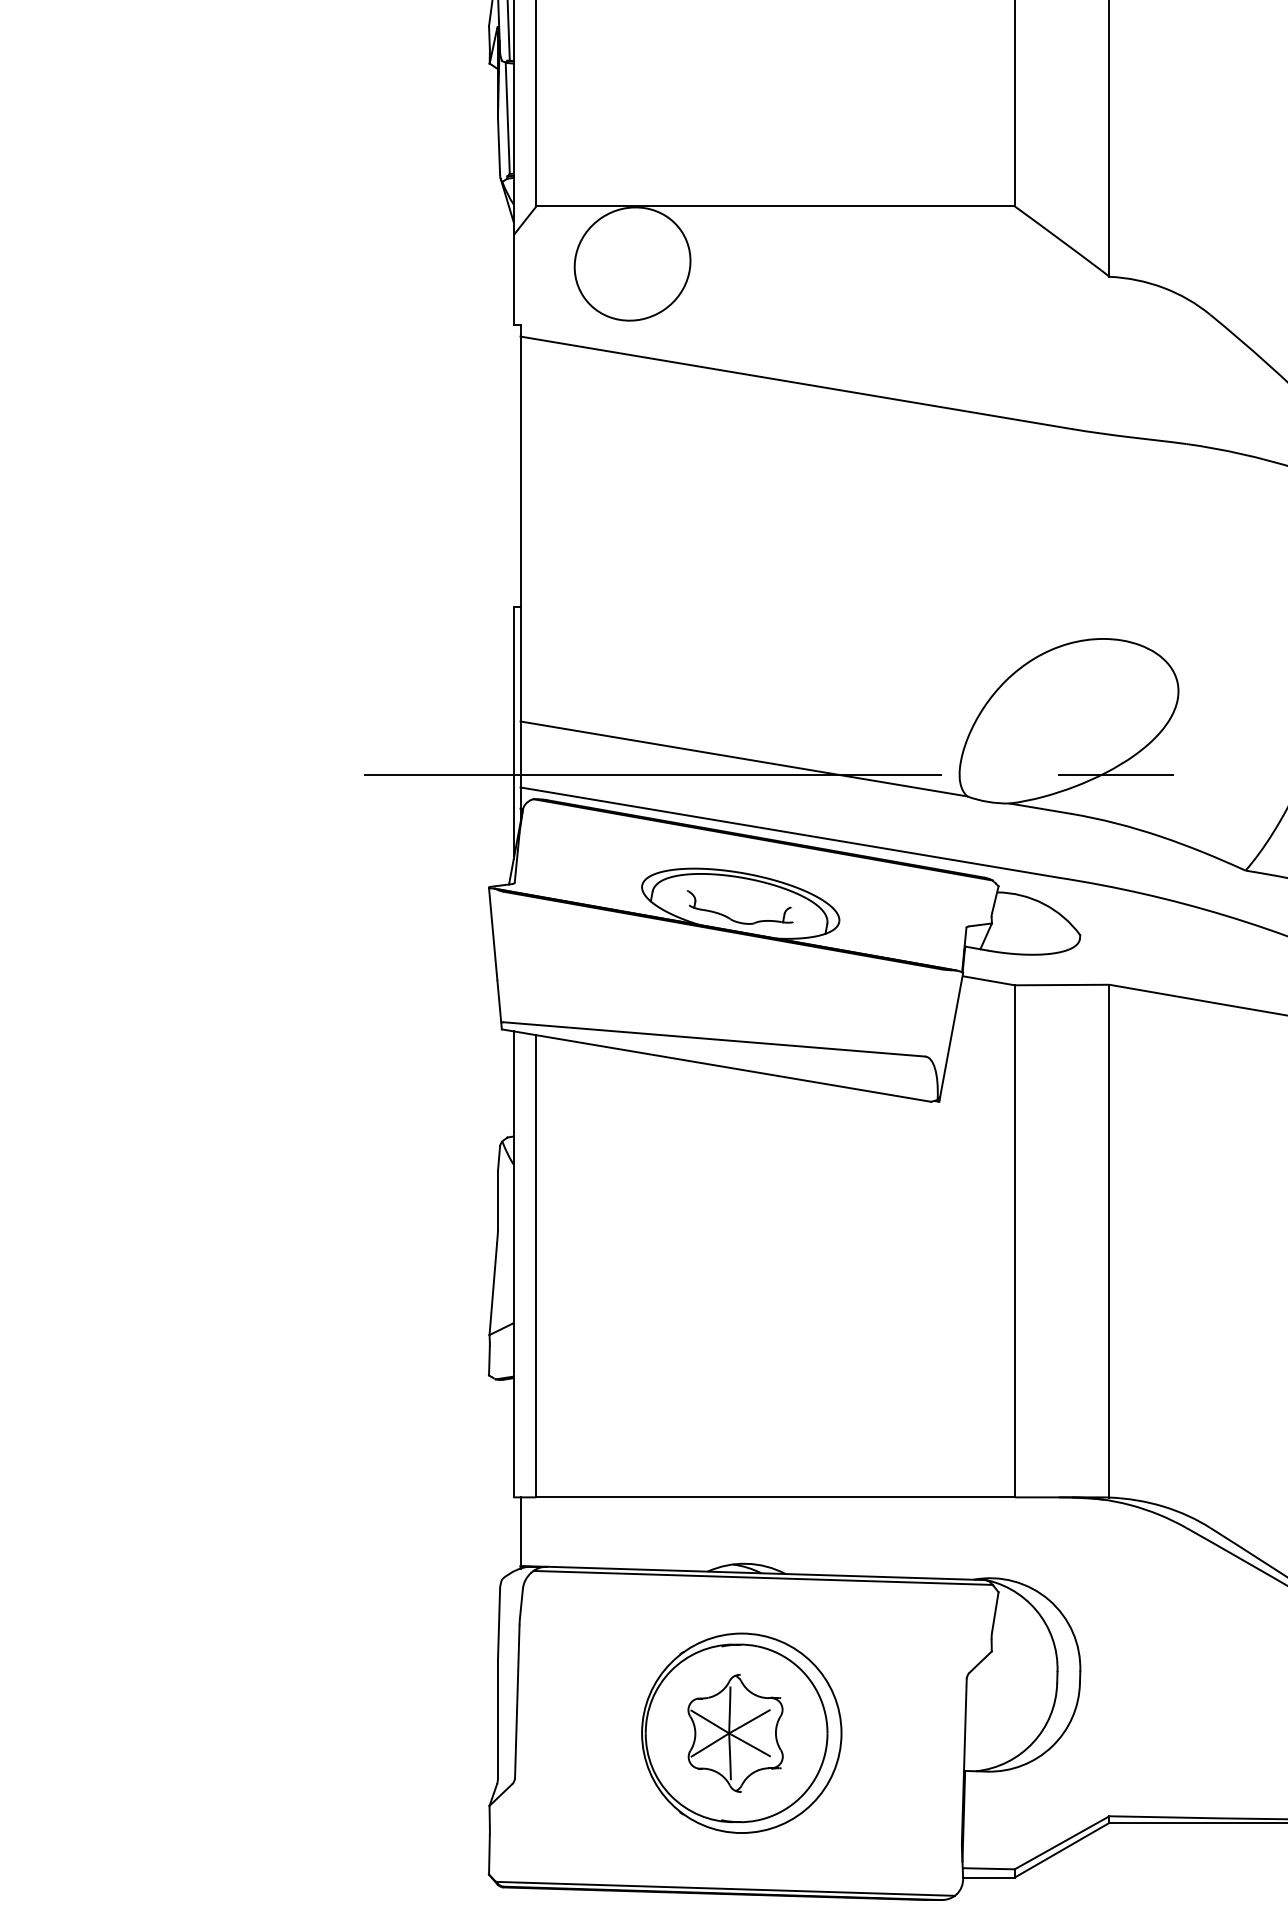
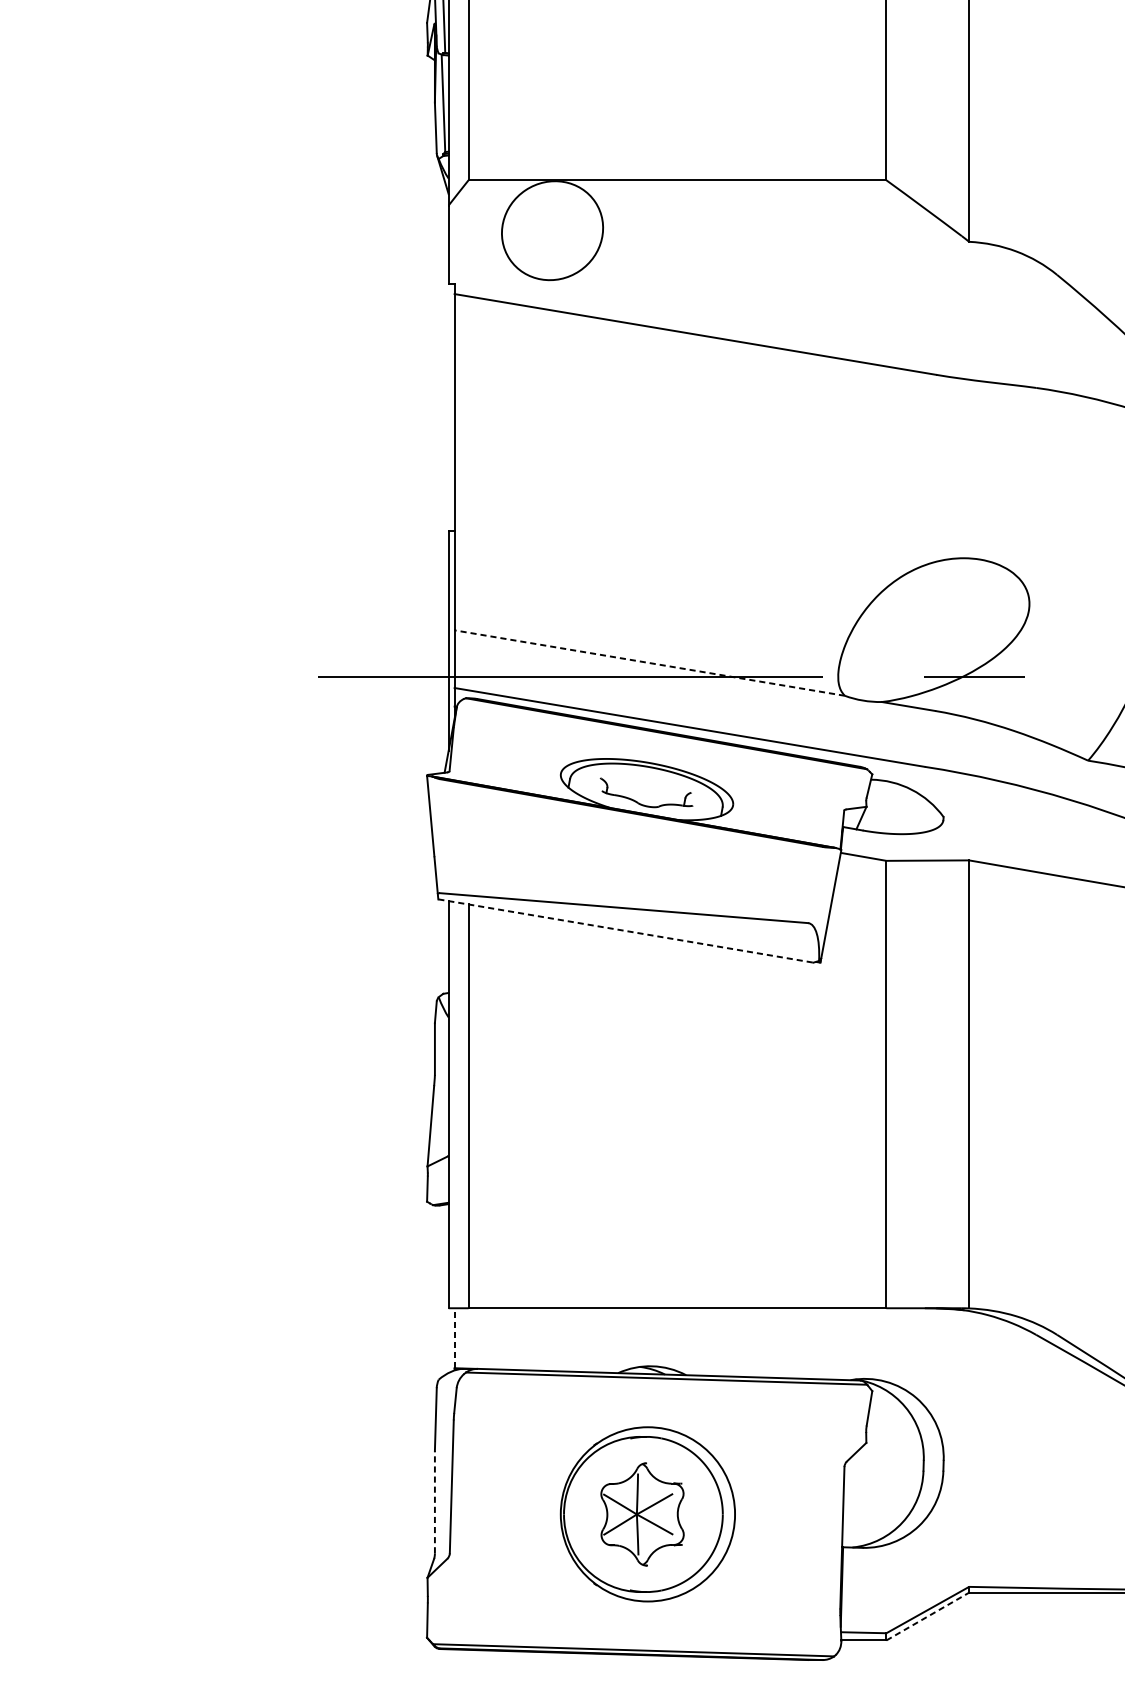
line: (743, 758) -> (649, 662), solid -> dashed
line: (716, 1065) -> (625, 930), solid -> dashed
line: (520, 1531) -> (454, 1338), solid -> dashed
line: (497, 1719) -> (434, 1502), solid -> dashed
line: (1062, 1850) -> (928, 1616), solid -> dashed

